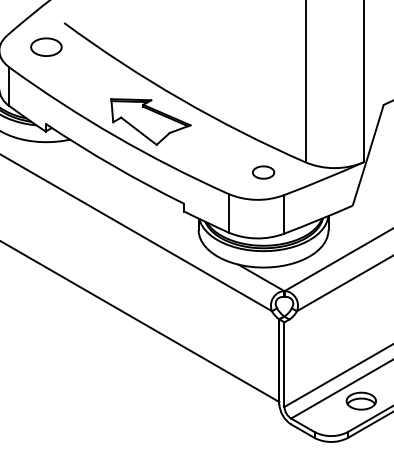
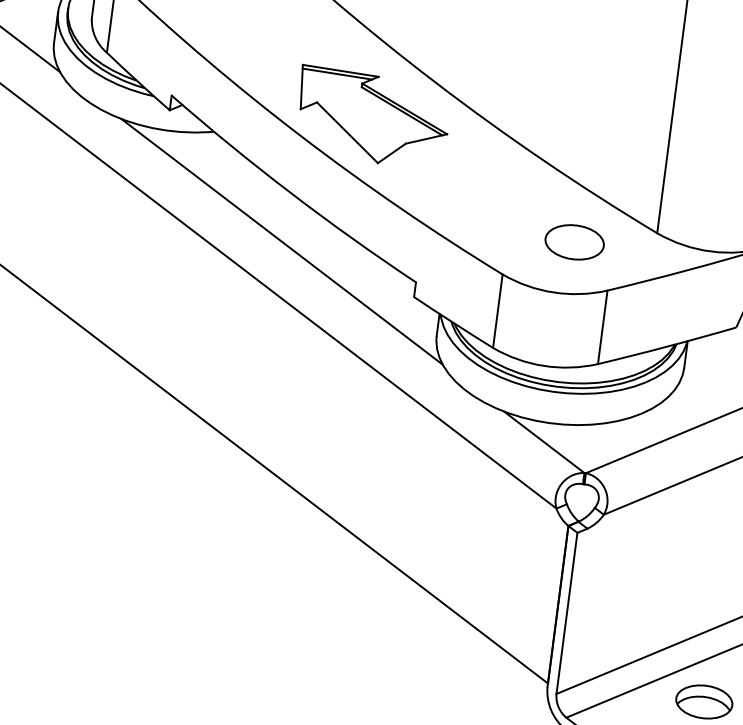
part: (263, 172) -> (574, 242), size x1.43
line: (112, 191) -> (282, 241), added

